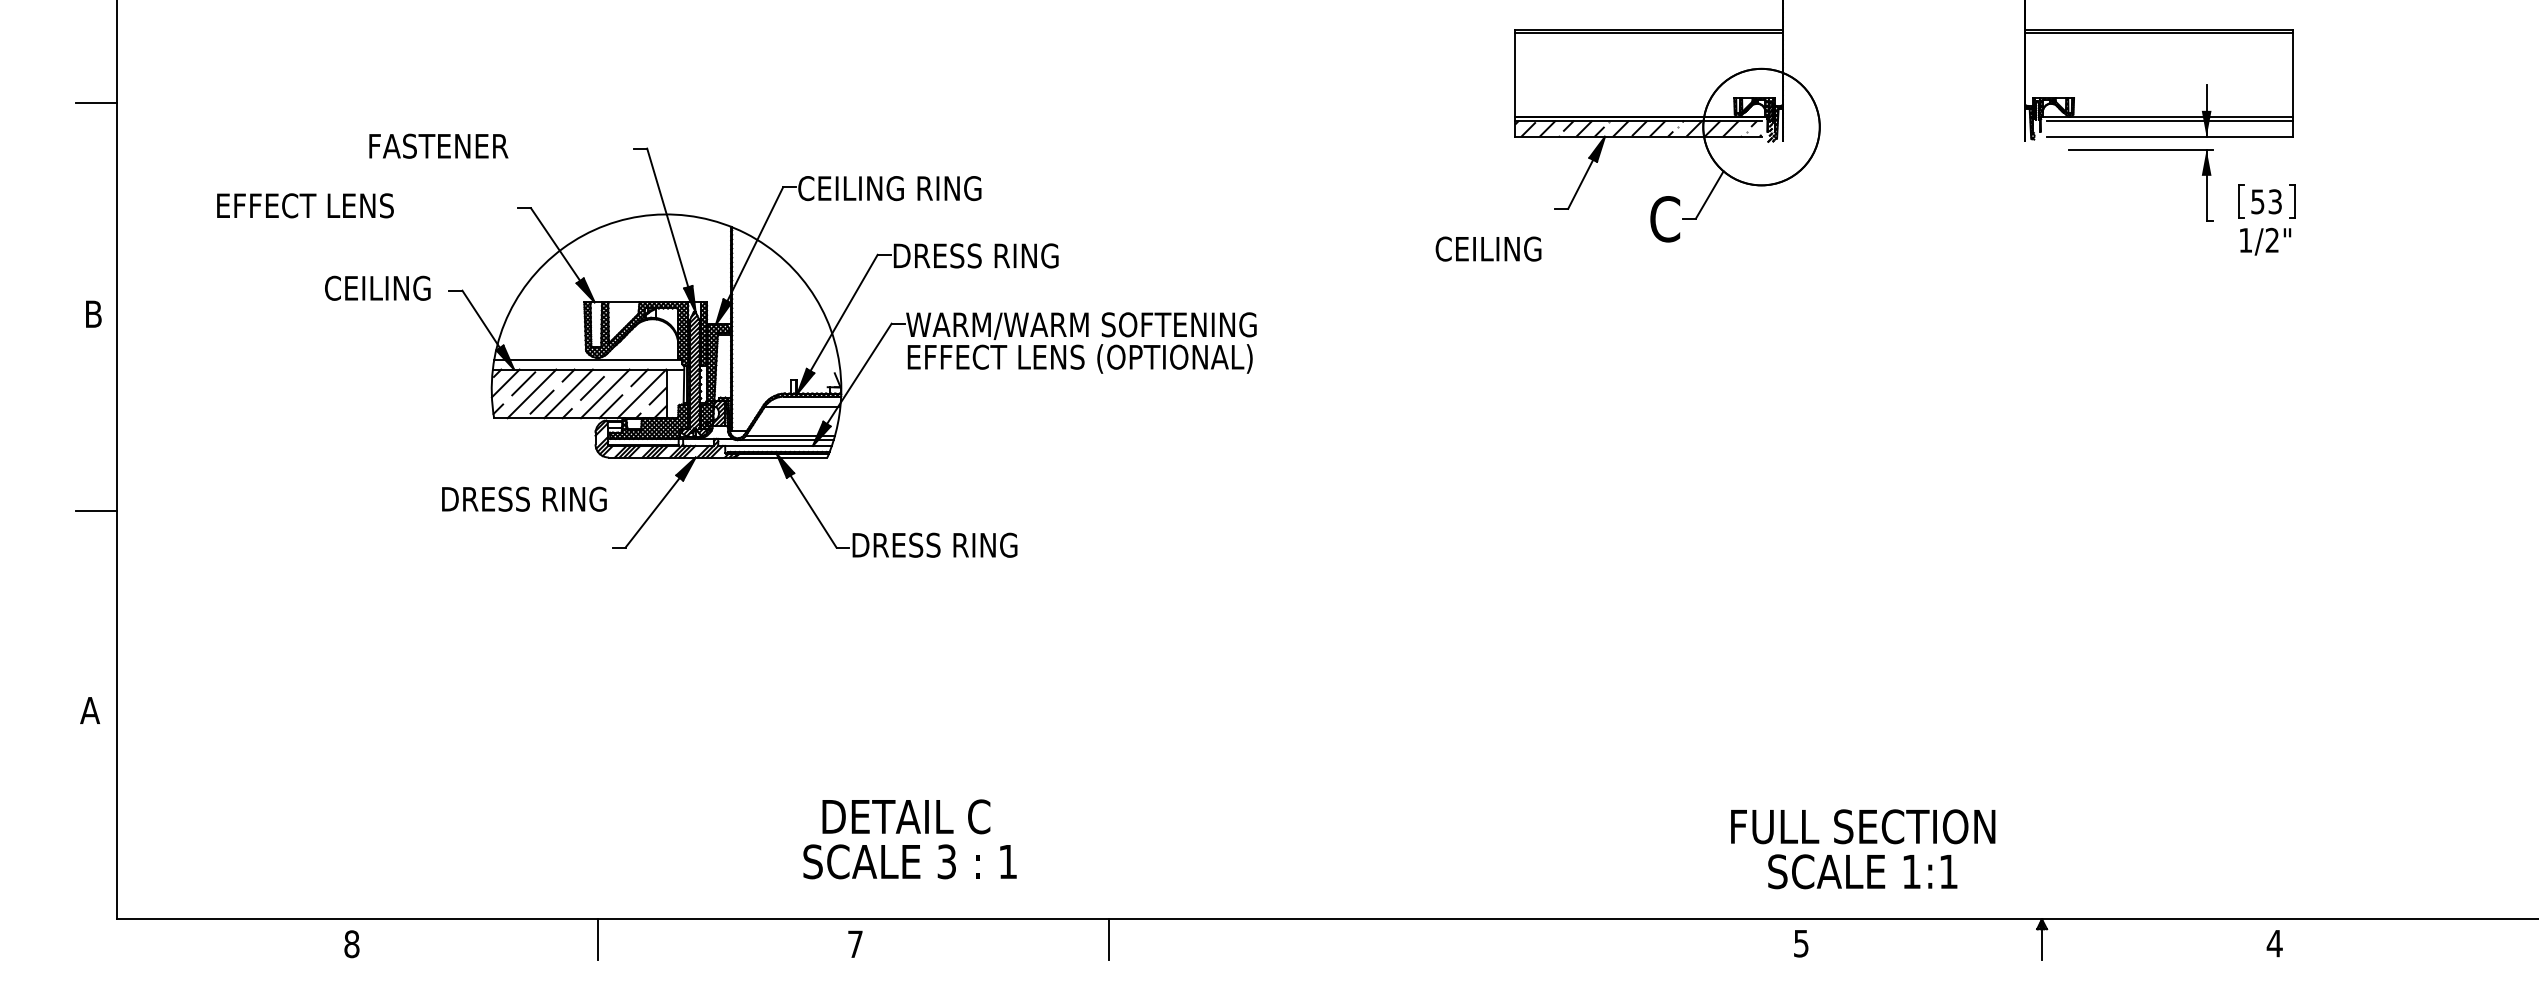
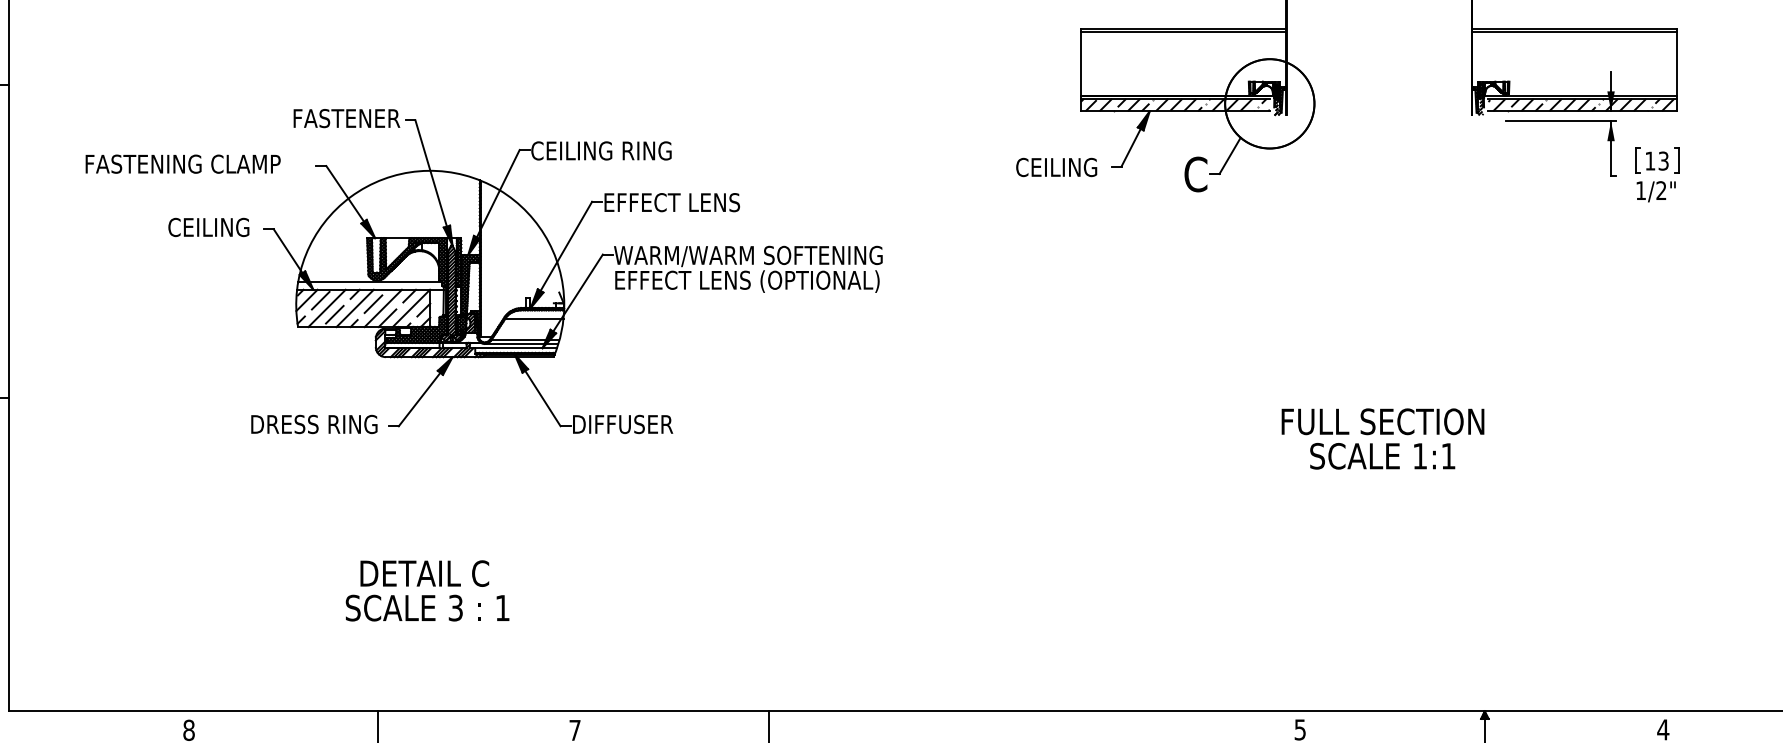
hatch: (2036, 121) -> (1480, 99), added
hatch: (2169, 128) -> (1582, 104), added
text: (438, 145) -> (346, 117), moved
text: (2257, 201) -> (1650, 160), 53 -> 13
text: (345, 205) -> (184, 163), EFFECT LENS -> FASTENING CLAMP
text: (1488, 248) -> (1056, 167), moved
text: (983, 255) -> (673, 202), DRESS RING -> EFFECT LENS
text: (524, 498) -> (314, 423), moved
text: (946, 544) -> (644, 423), DRESS RING -> DIFFUSER
text: (909, 839) -> (427, 591), moved
text: (1863, 849) -> (1383, 439), moved

